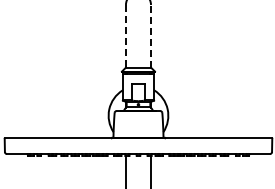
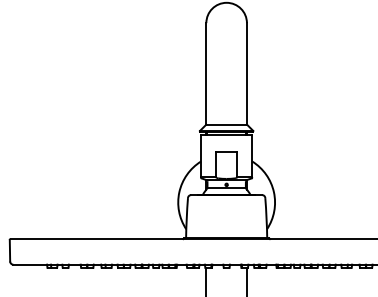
line: (151, 35) -> (247, 72), dashed -> solid
line: (125, 36) -> (205, 74), dashed -> solid

